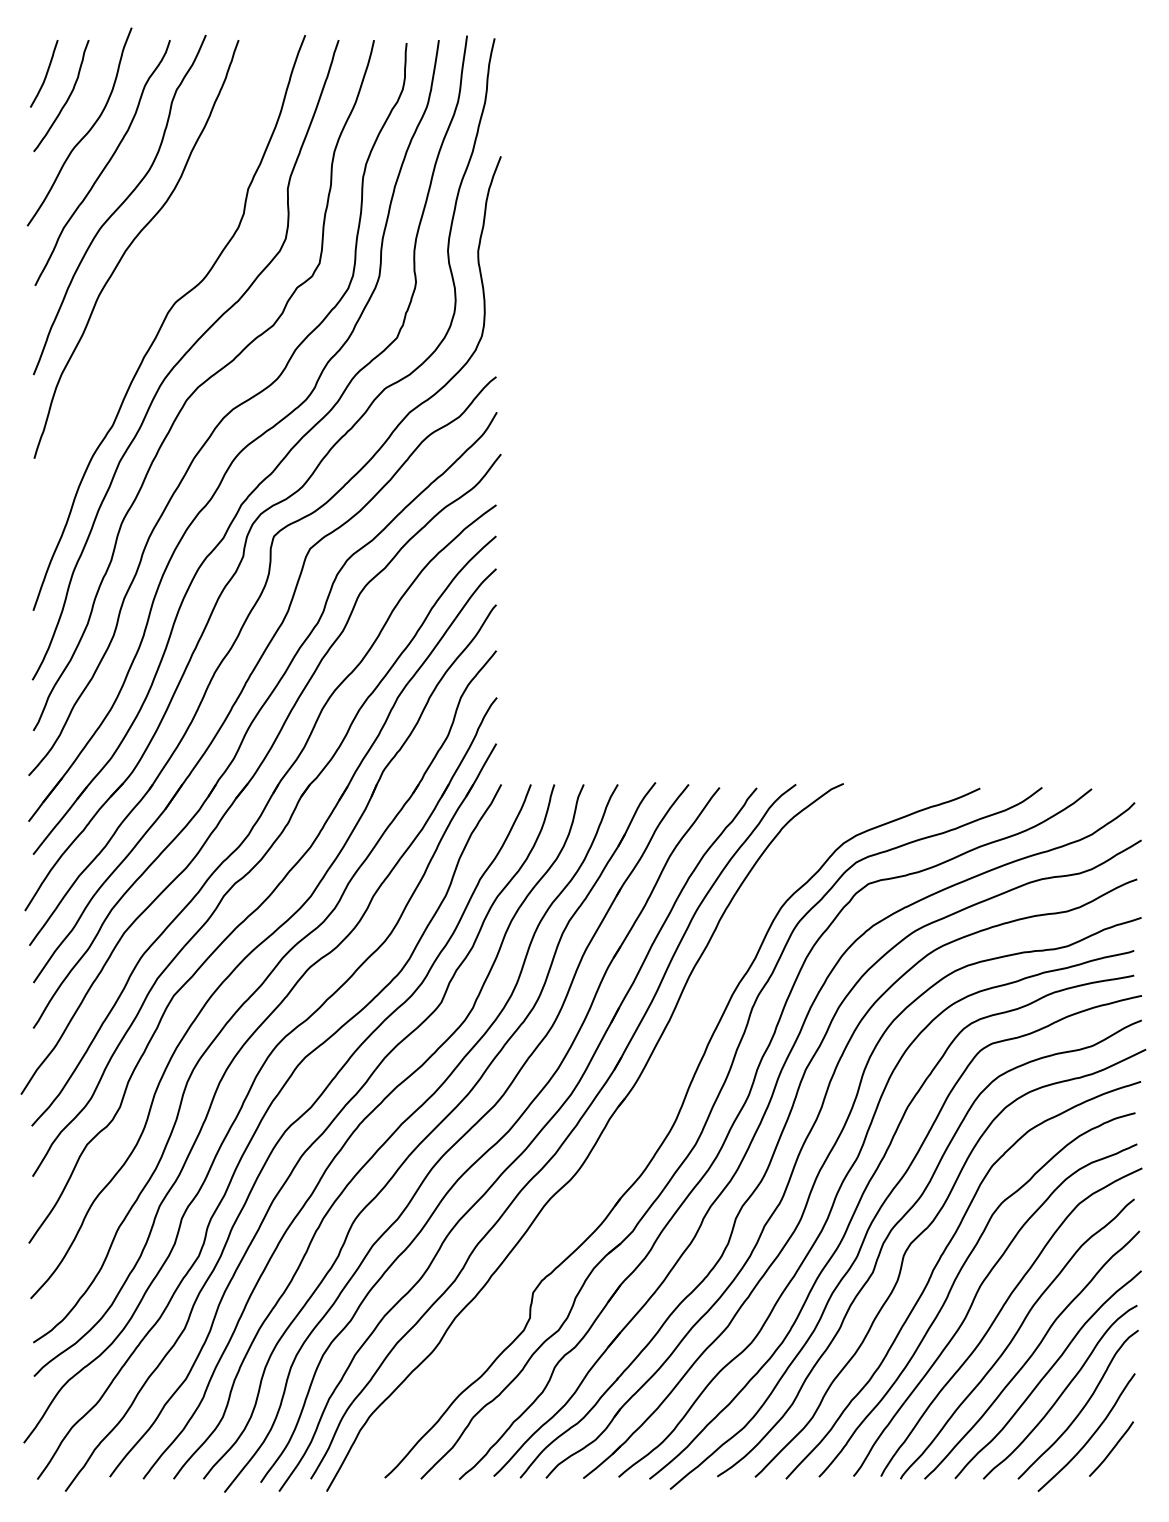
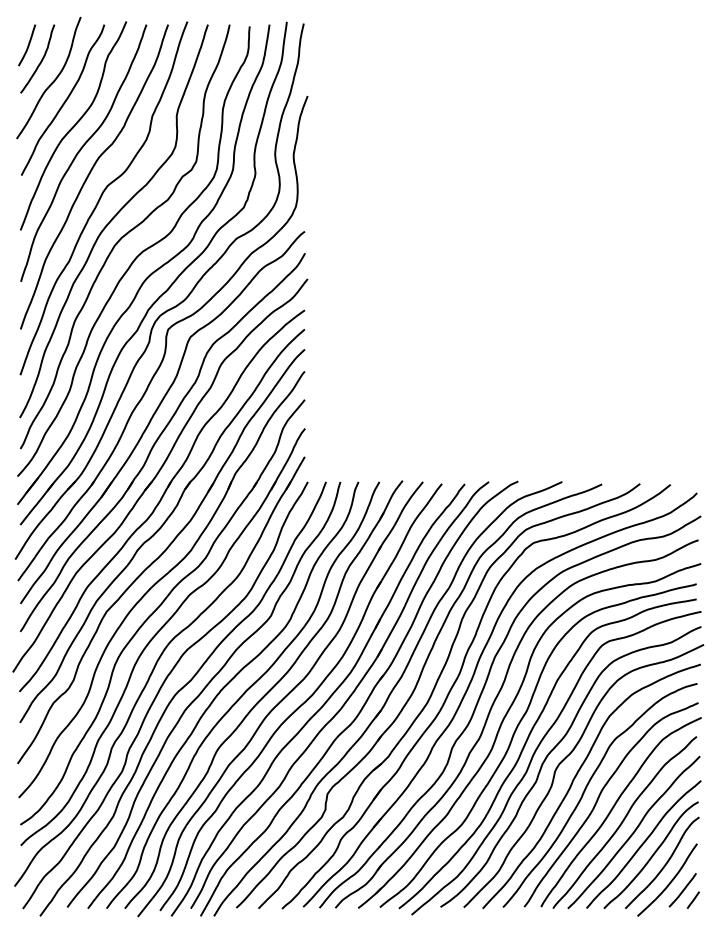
curve: (149, 280) -> (91, 172), added
part: (630, 1137) -> (387, 698), added
line: (1127, 1464) -> (692, 899), added

